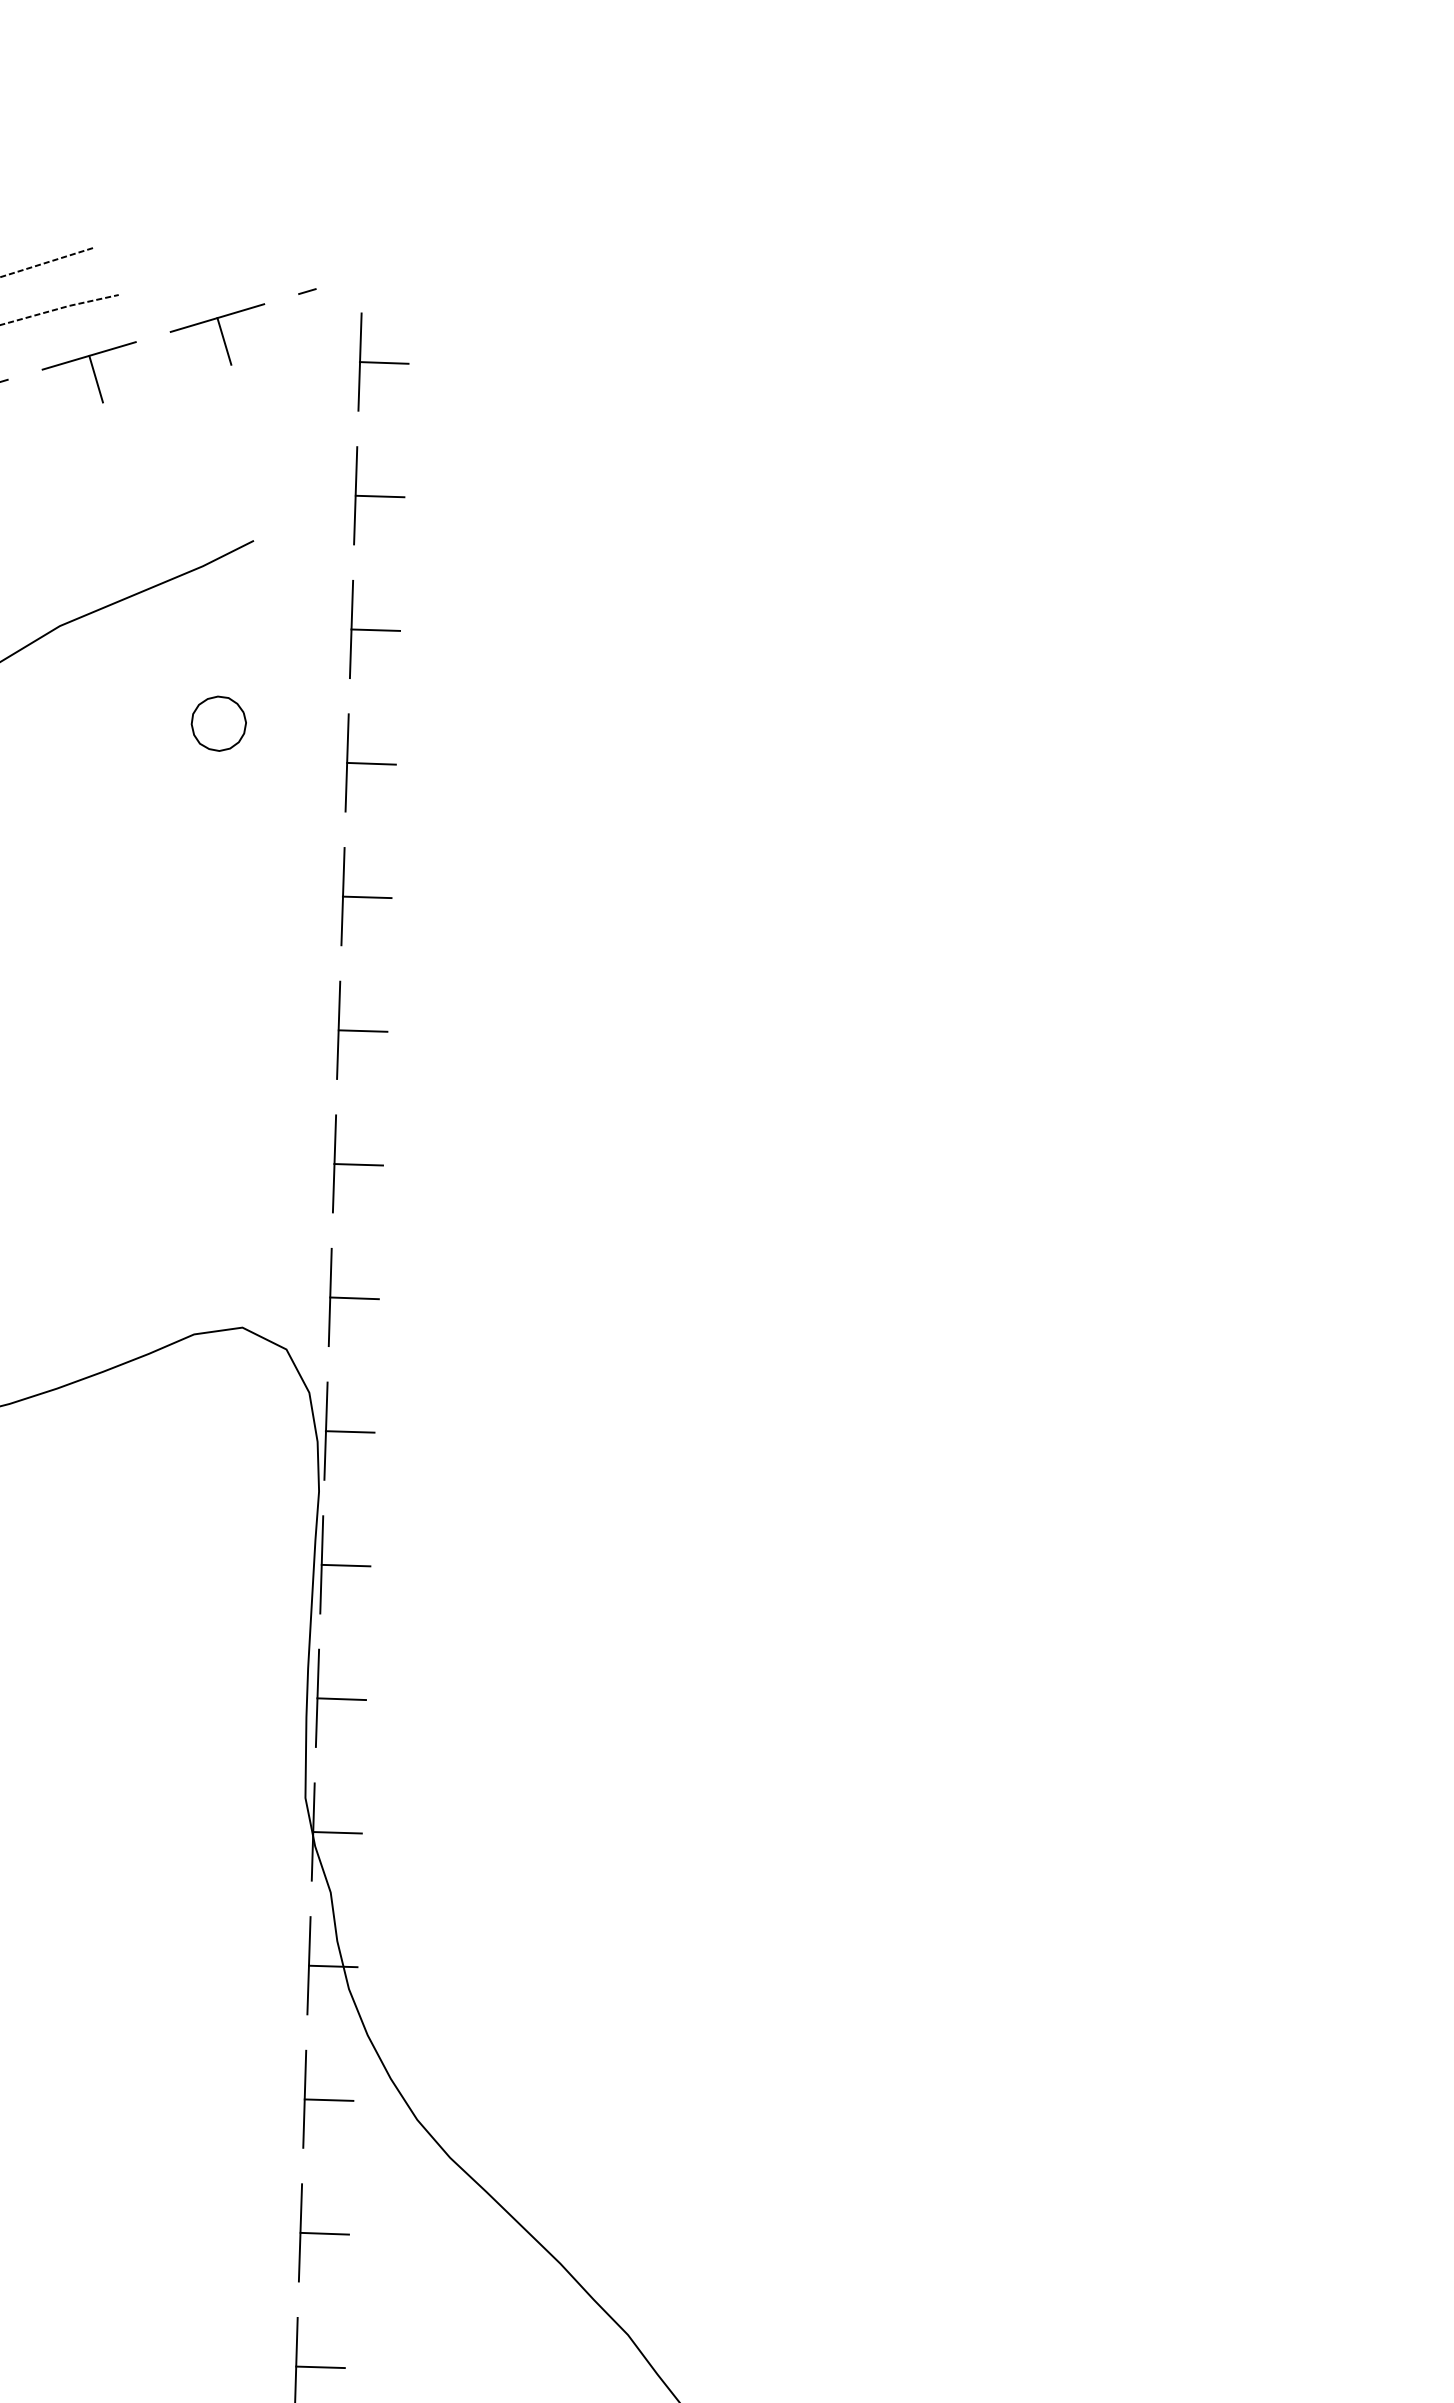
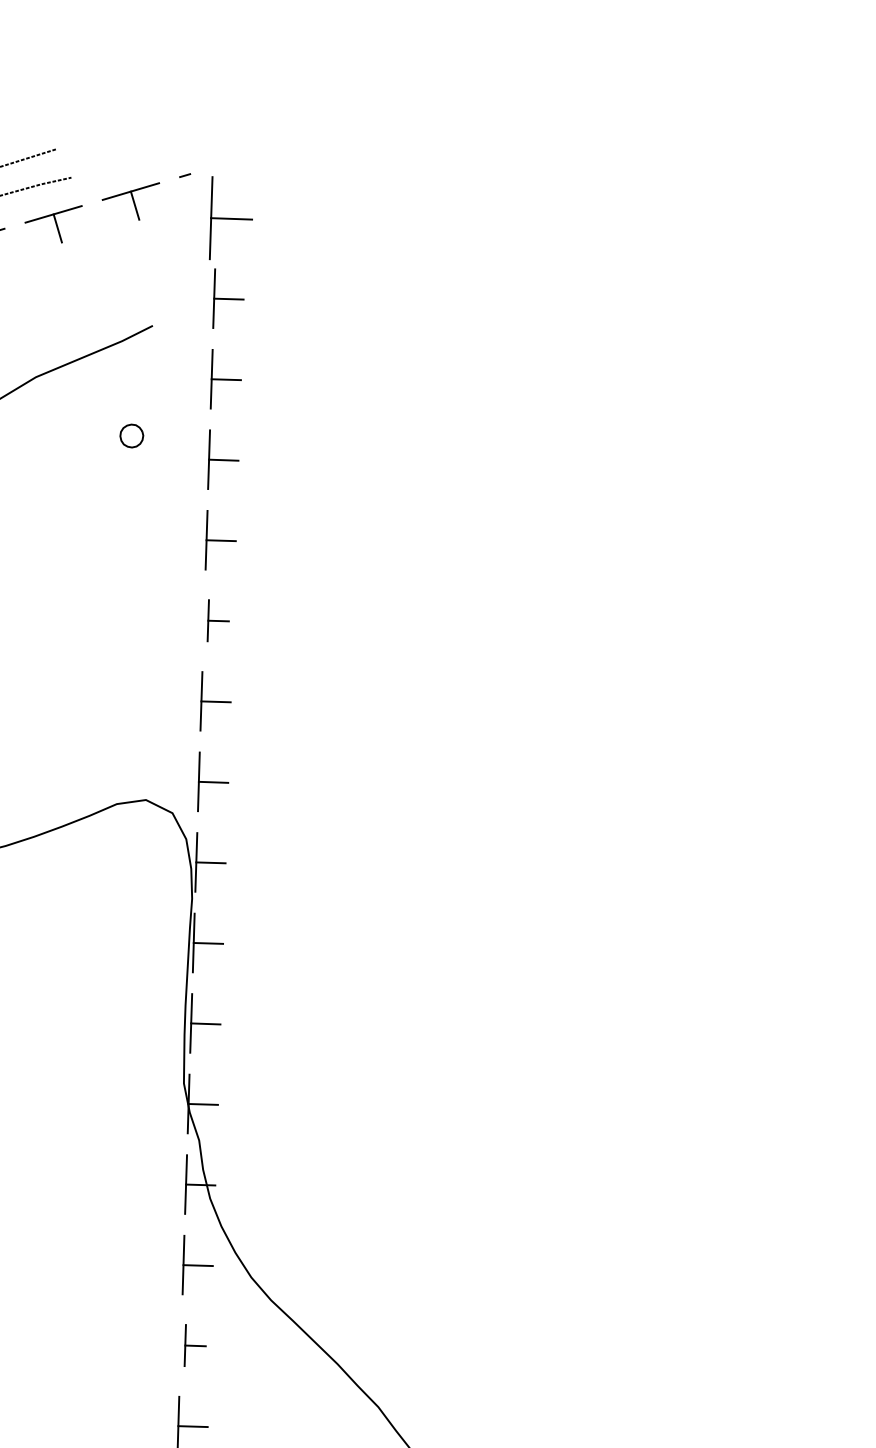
part: (382, 361) -> (230, 217), size x1.4
part: (218, 722) -> (131, 435), size x0.7
part: (362, 1029) -> (218, 620), size x0.7
part: (324, 2232) -> (195, 1345), size x0.7

